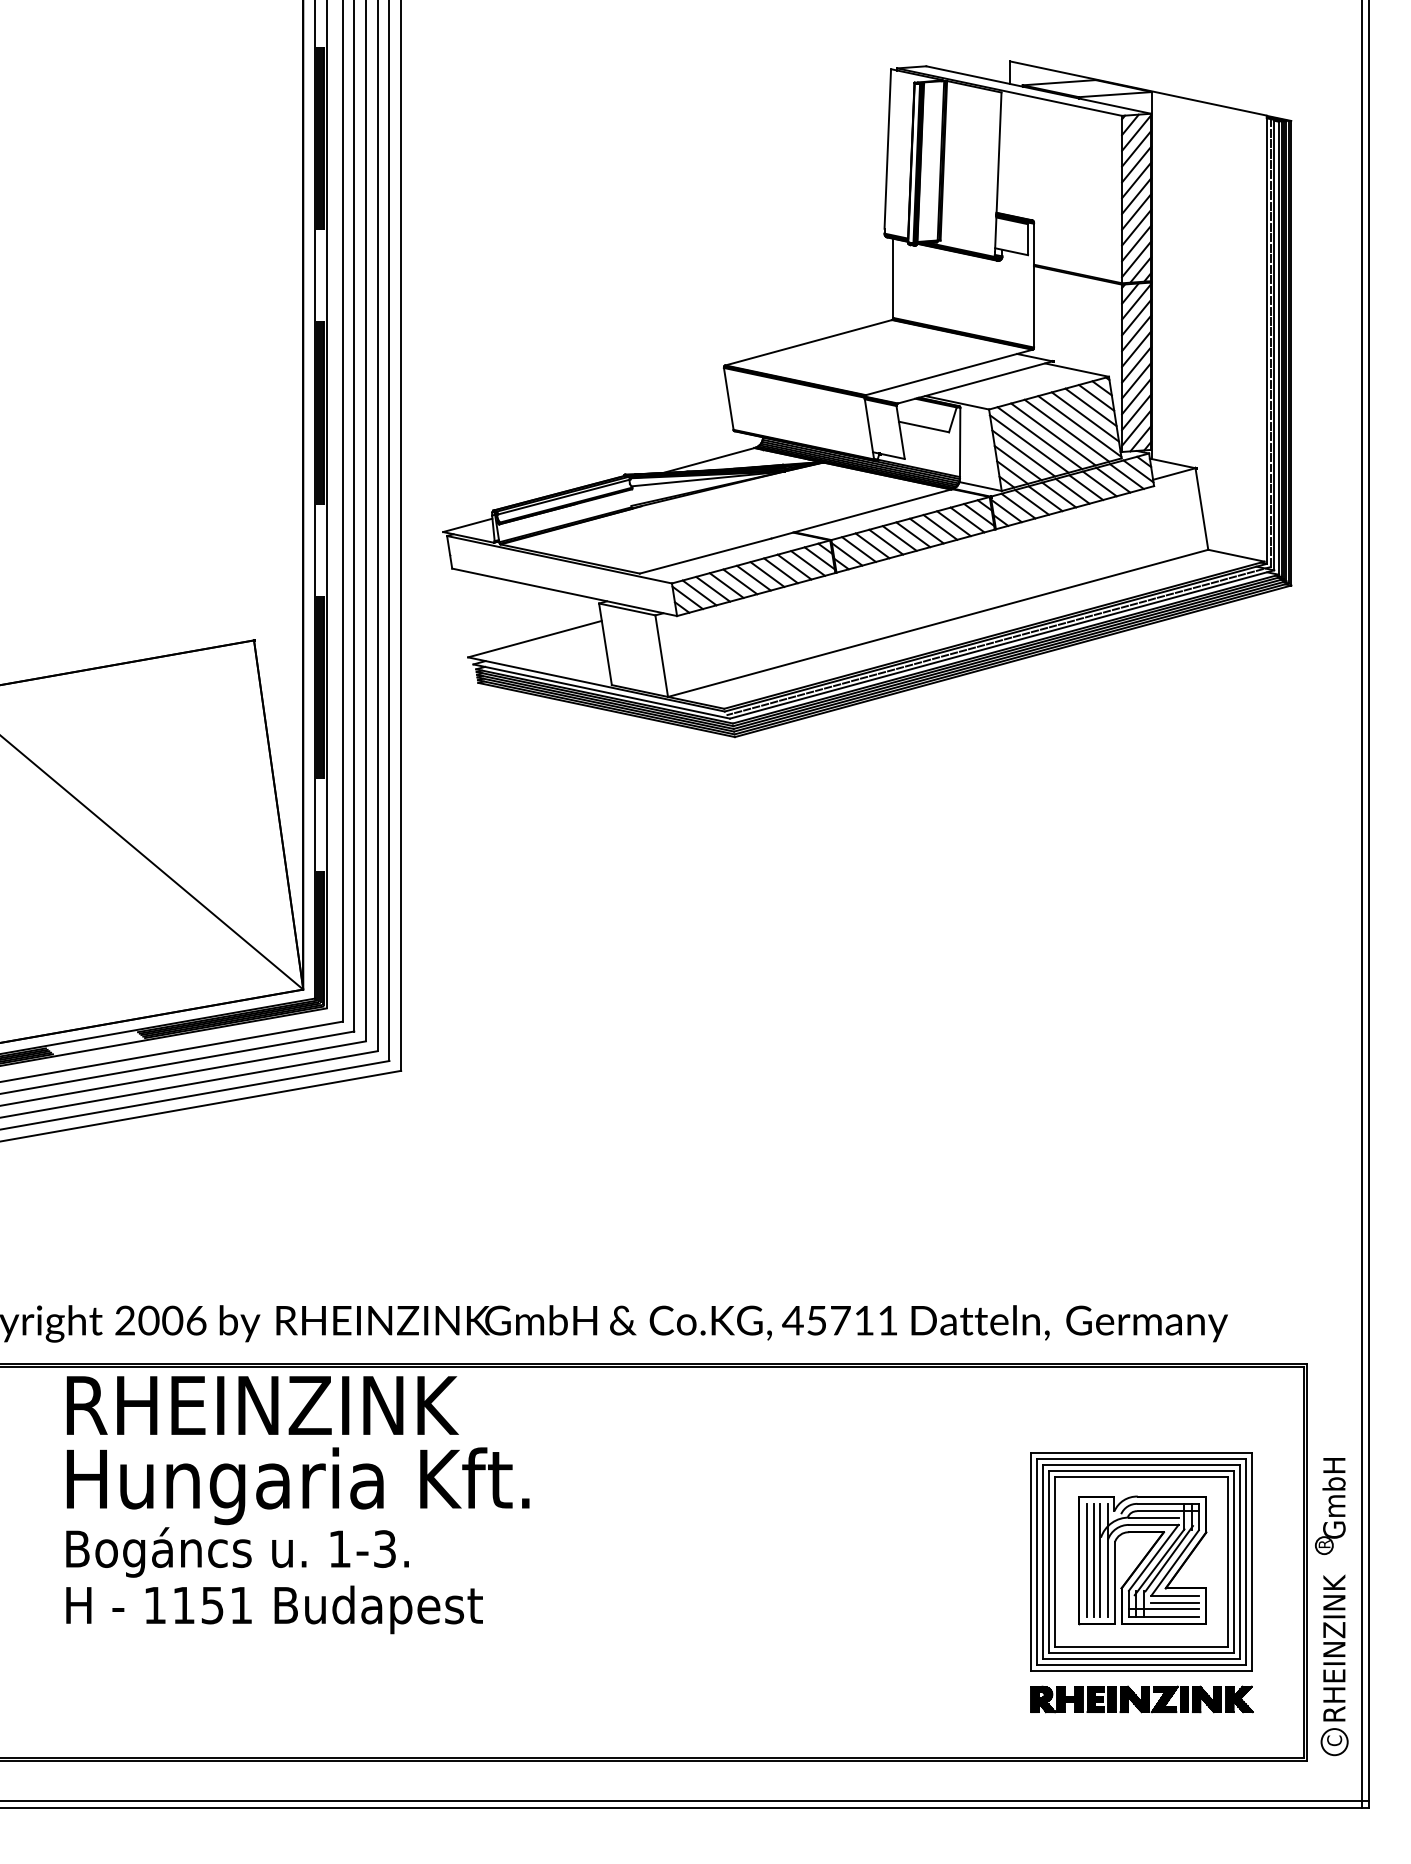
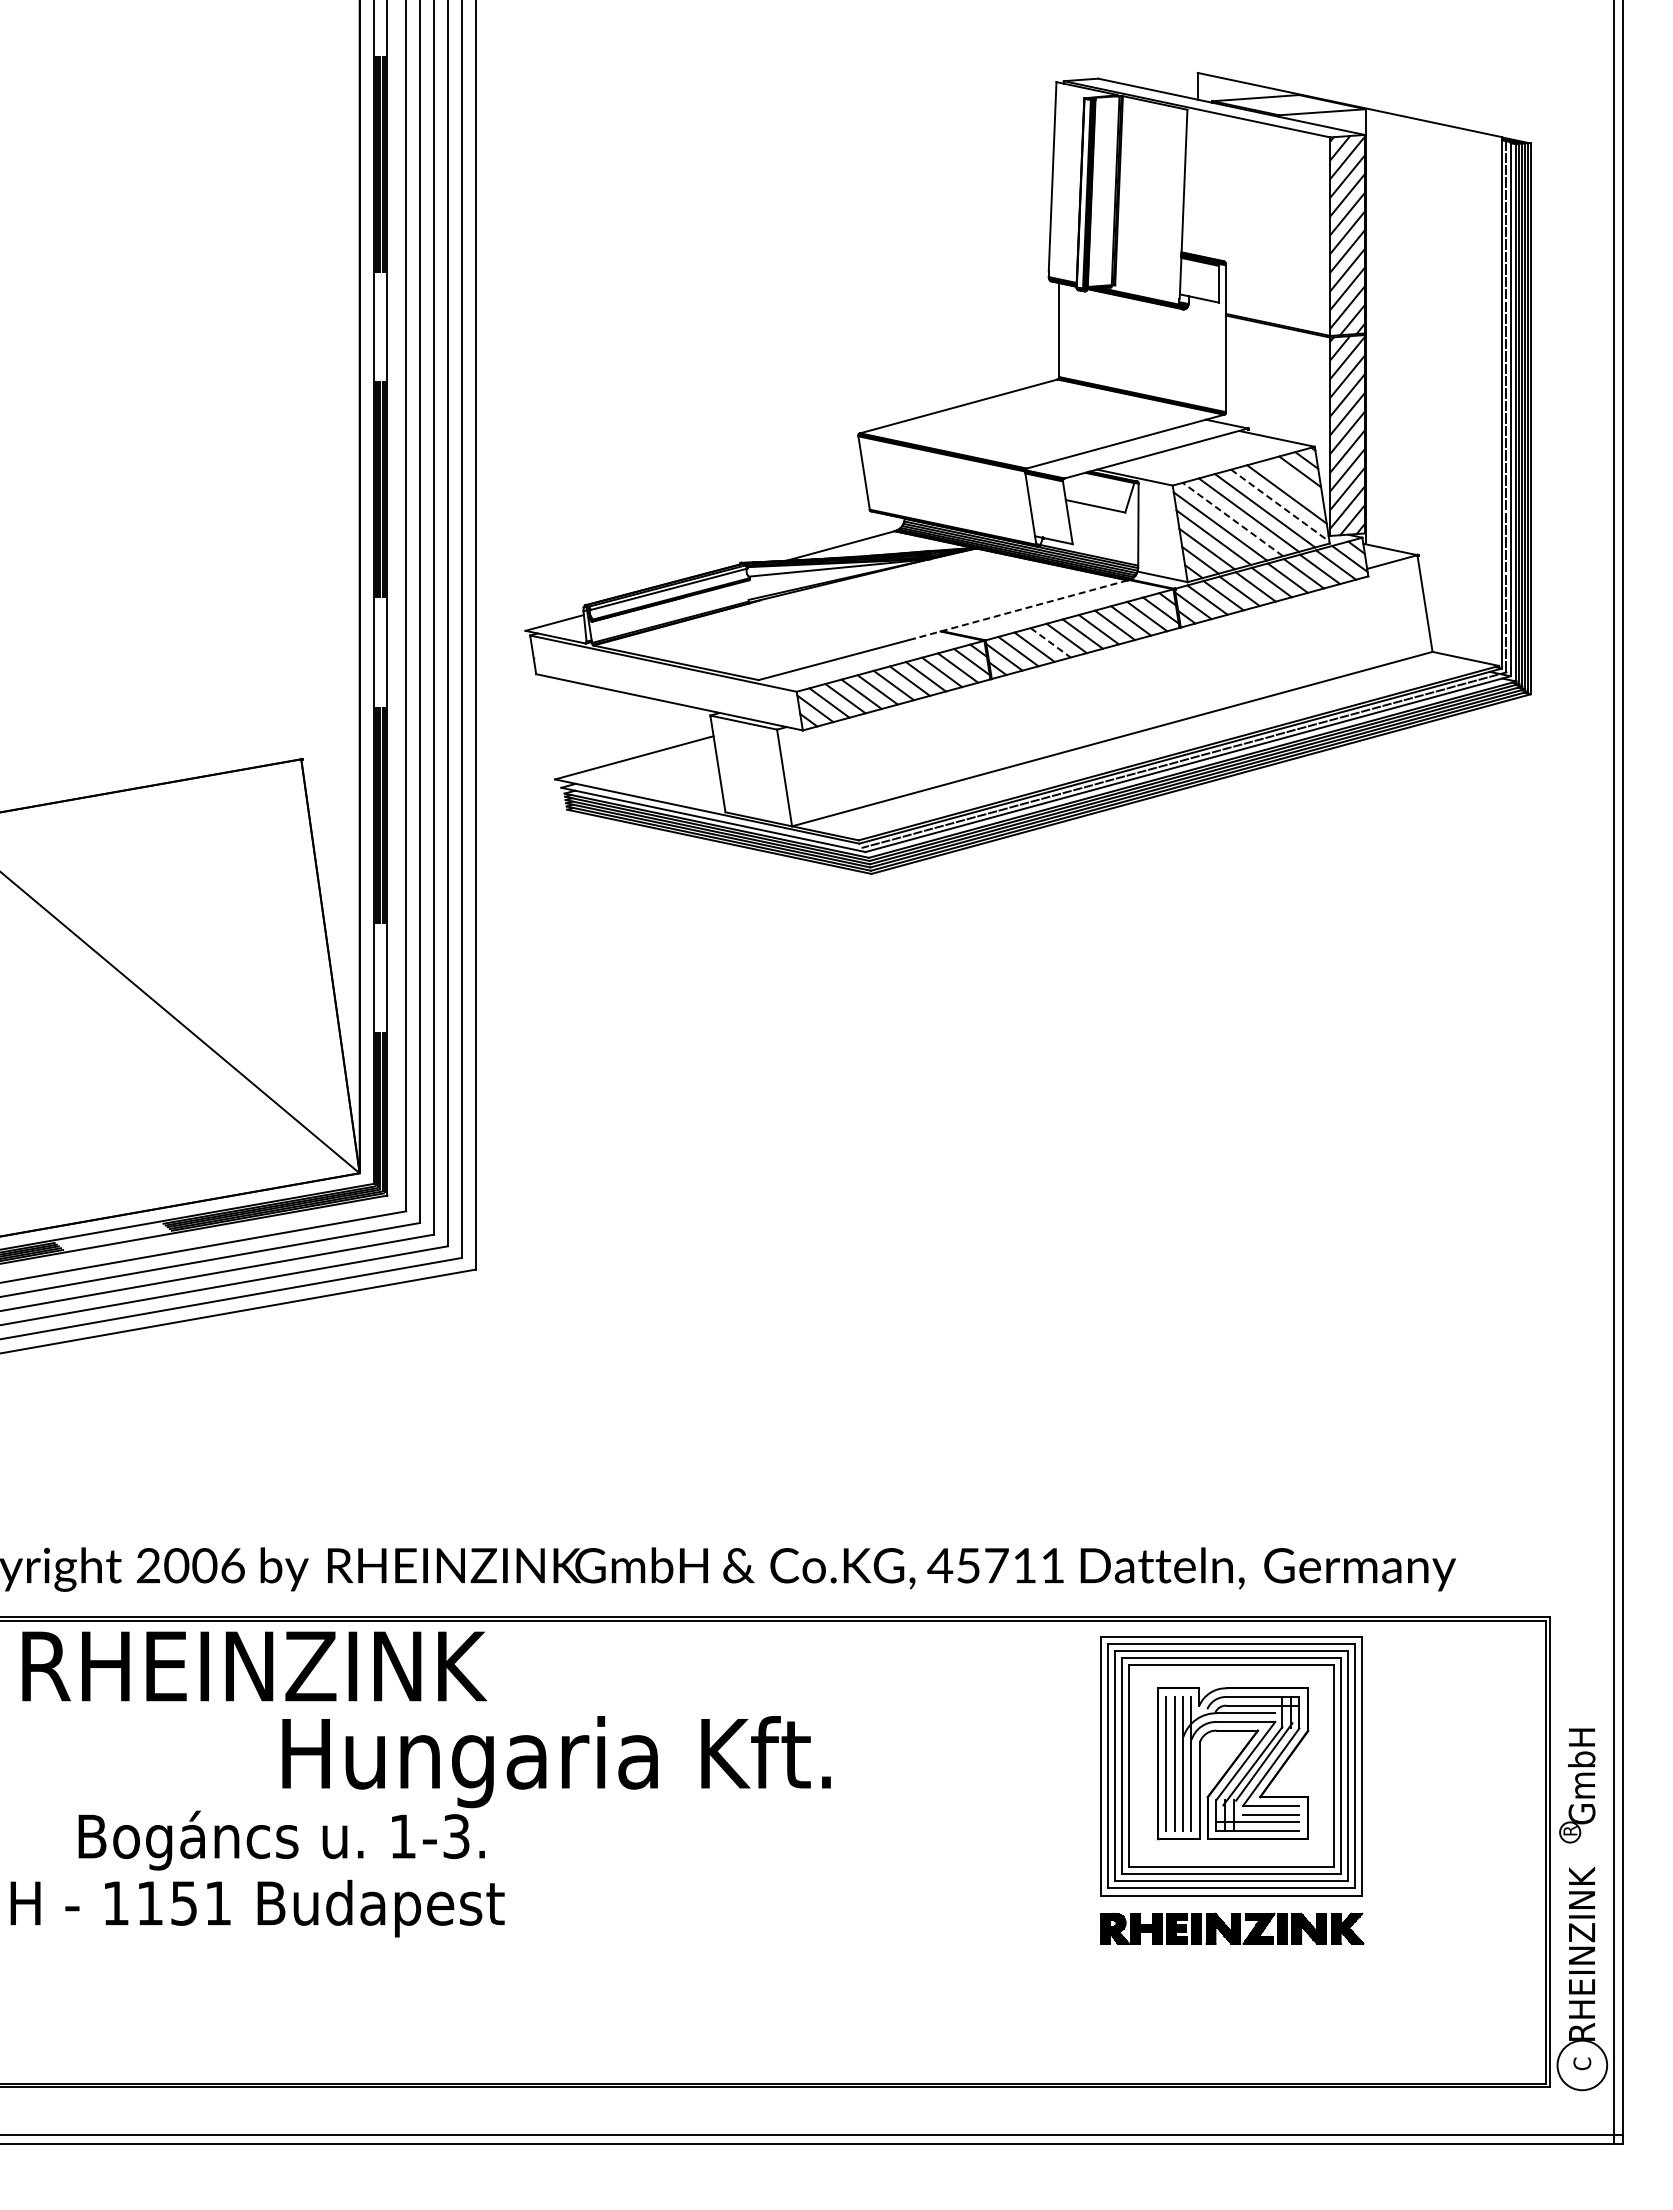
line: (1090, 406) -> (1293, 482), removed
line: (1080, 426) -> (1280, 505), solid -> dashed
line: (1039, 438) -> (1232, 519), solid -> dashed
line: (861, 514) -> (1021, 609), solid -> dashed
line: (886, 541) -> (1050, 642), solid -> dashed
text: (262, 1405) -> (254, 1666), moved
text: (298, 1486) -> (556, 1762), moved
part: (1142, 1582) -> (1232, 1790), moved
text: (274, 1609) -> (257, 1908), moved
circle: (1333, 1741) -> (1581, 2064), size x1.6

